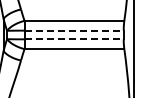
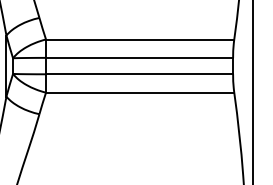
line: (74, 30) -> (140, 57), dashed -> solid
line: (74, 39) -> (140, 74), dashed -> solid

